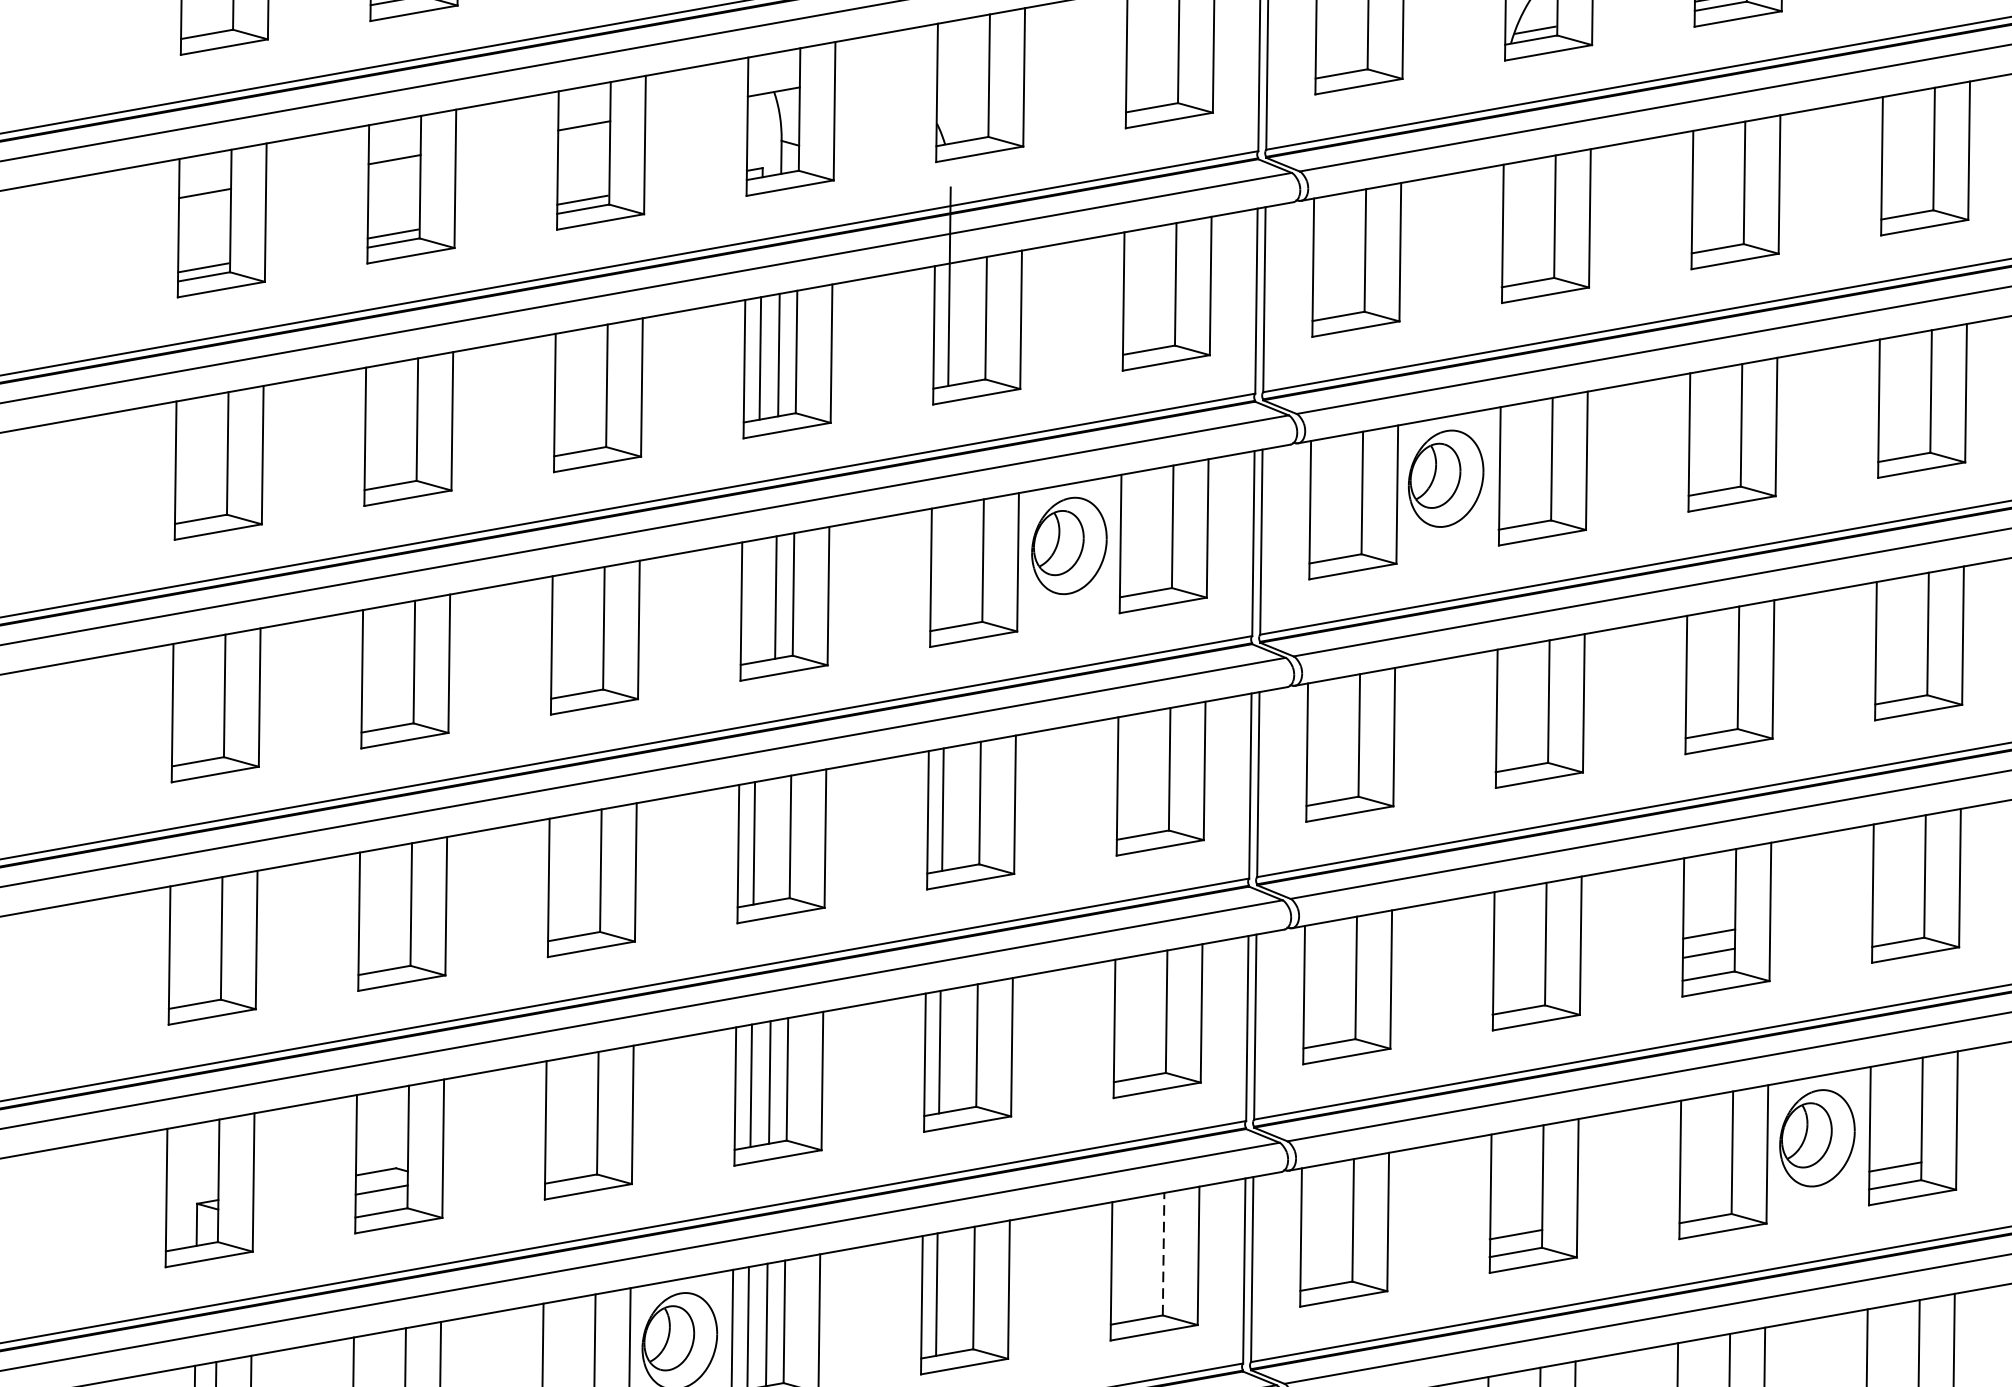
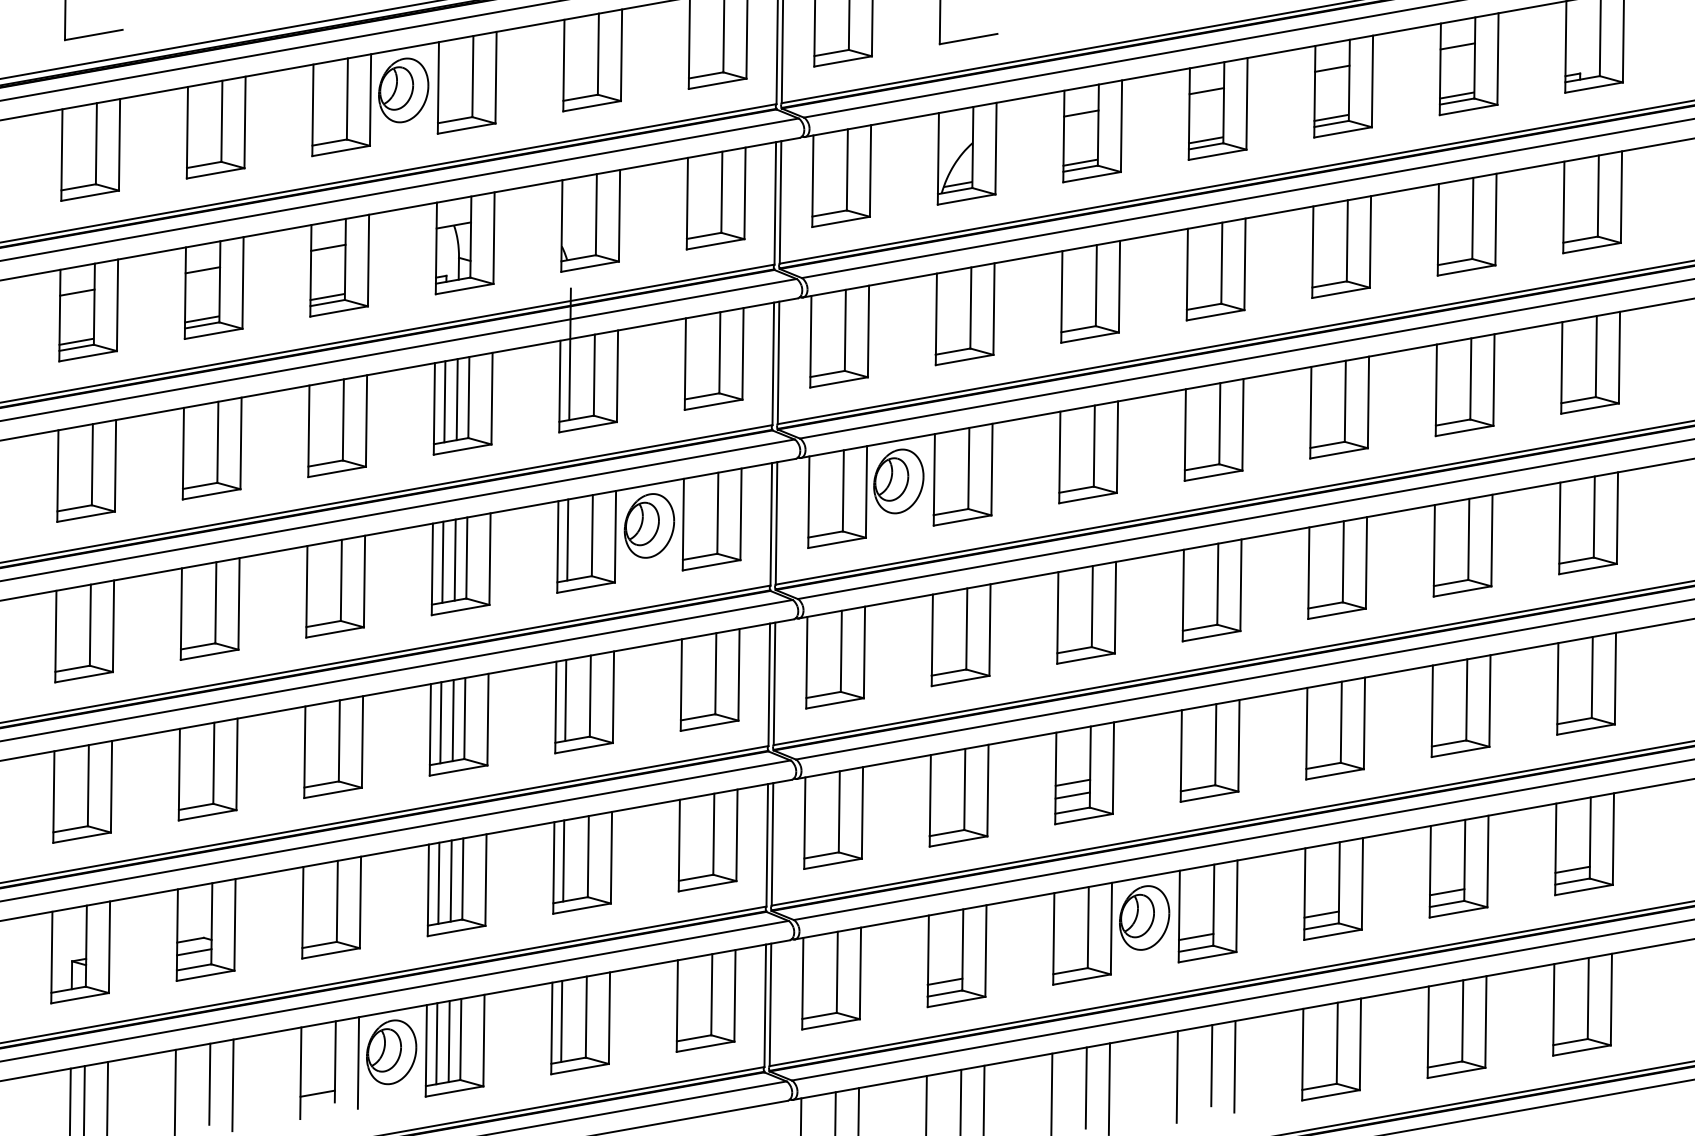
line: (945, 566) -> (567, 539), added
line: (756, 599) -> (442, 561), added
line: (771, 839) -> (452, 720), added
line: (1163, 1253) -> (711, 994), dashed -> solid

